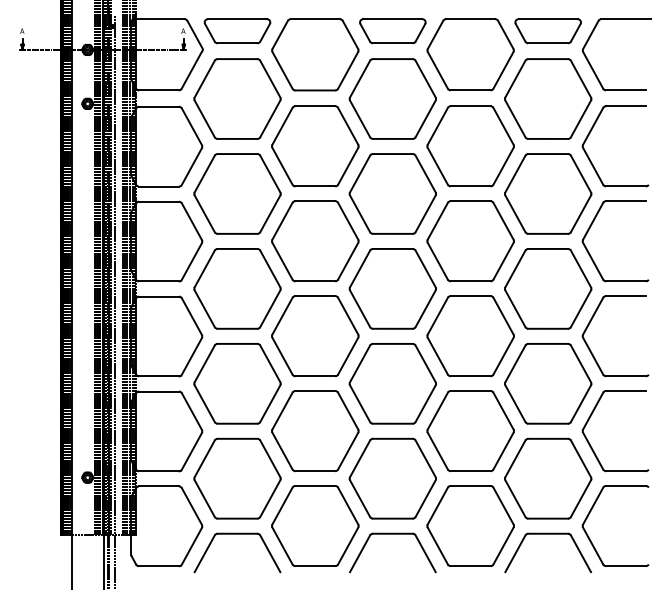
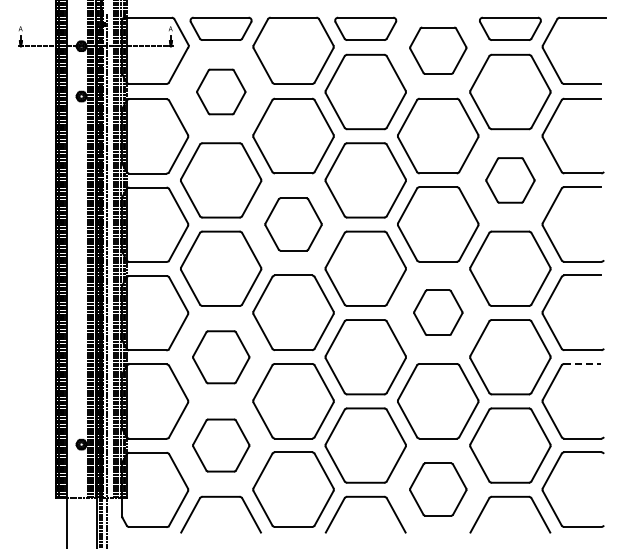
part: (470, 54) -> (438, 50), size x0.7
part: (237, 98) -> (221, 91), size x0.6
part: (548, 194) -> (510, 180), size x0.6
part: (315, 241) -> (293, 224), size x0.7
part: (470, 335) -> (438, 312), size x0.6
part: (237, 384) -> (221, 357), size x0.7
line: (625, 390) -> (582, 363), solid -> dashed
part: (237, 478) -> (221, 445), size x0.7
part: (470, 525) -> (438, 489), size x0.7

